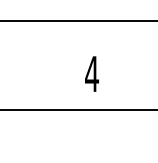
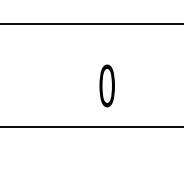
text: (91, 73) -> (106, 85), 4 -> 0

